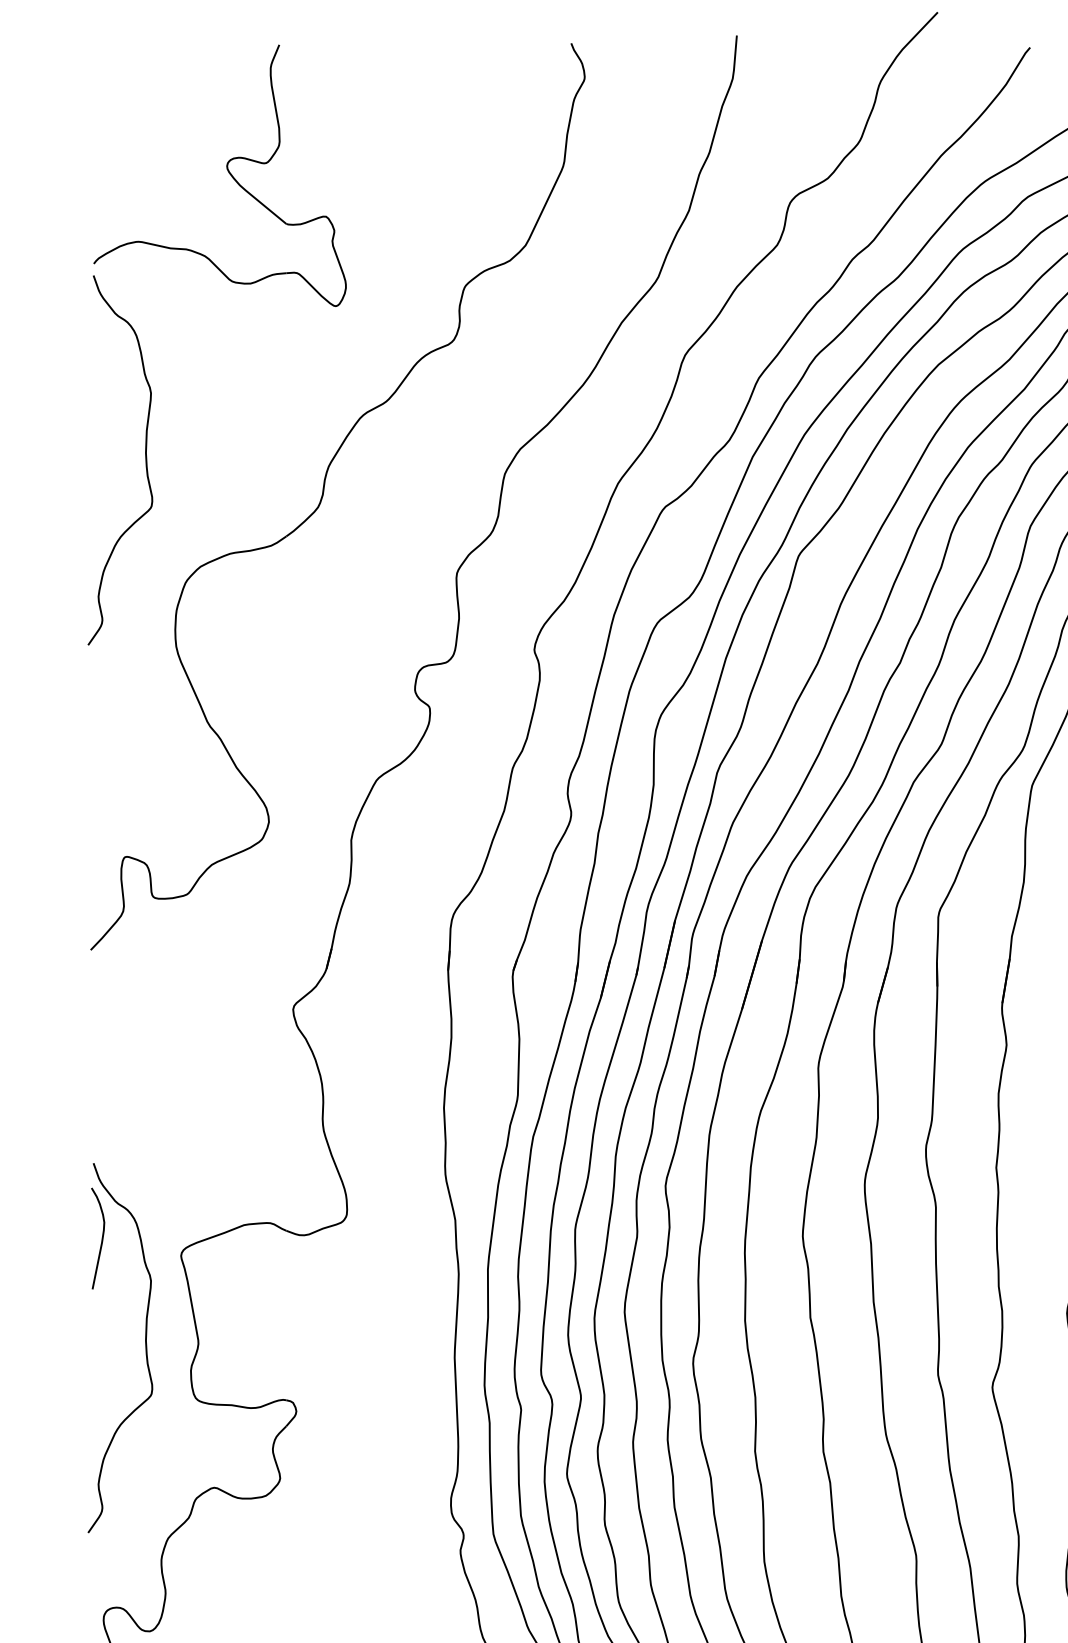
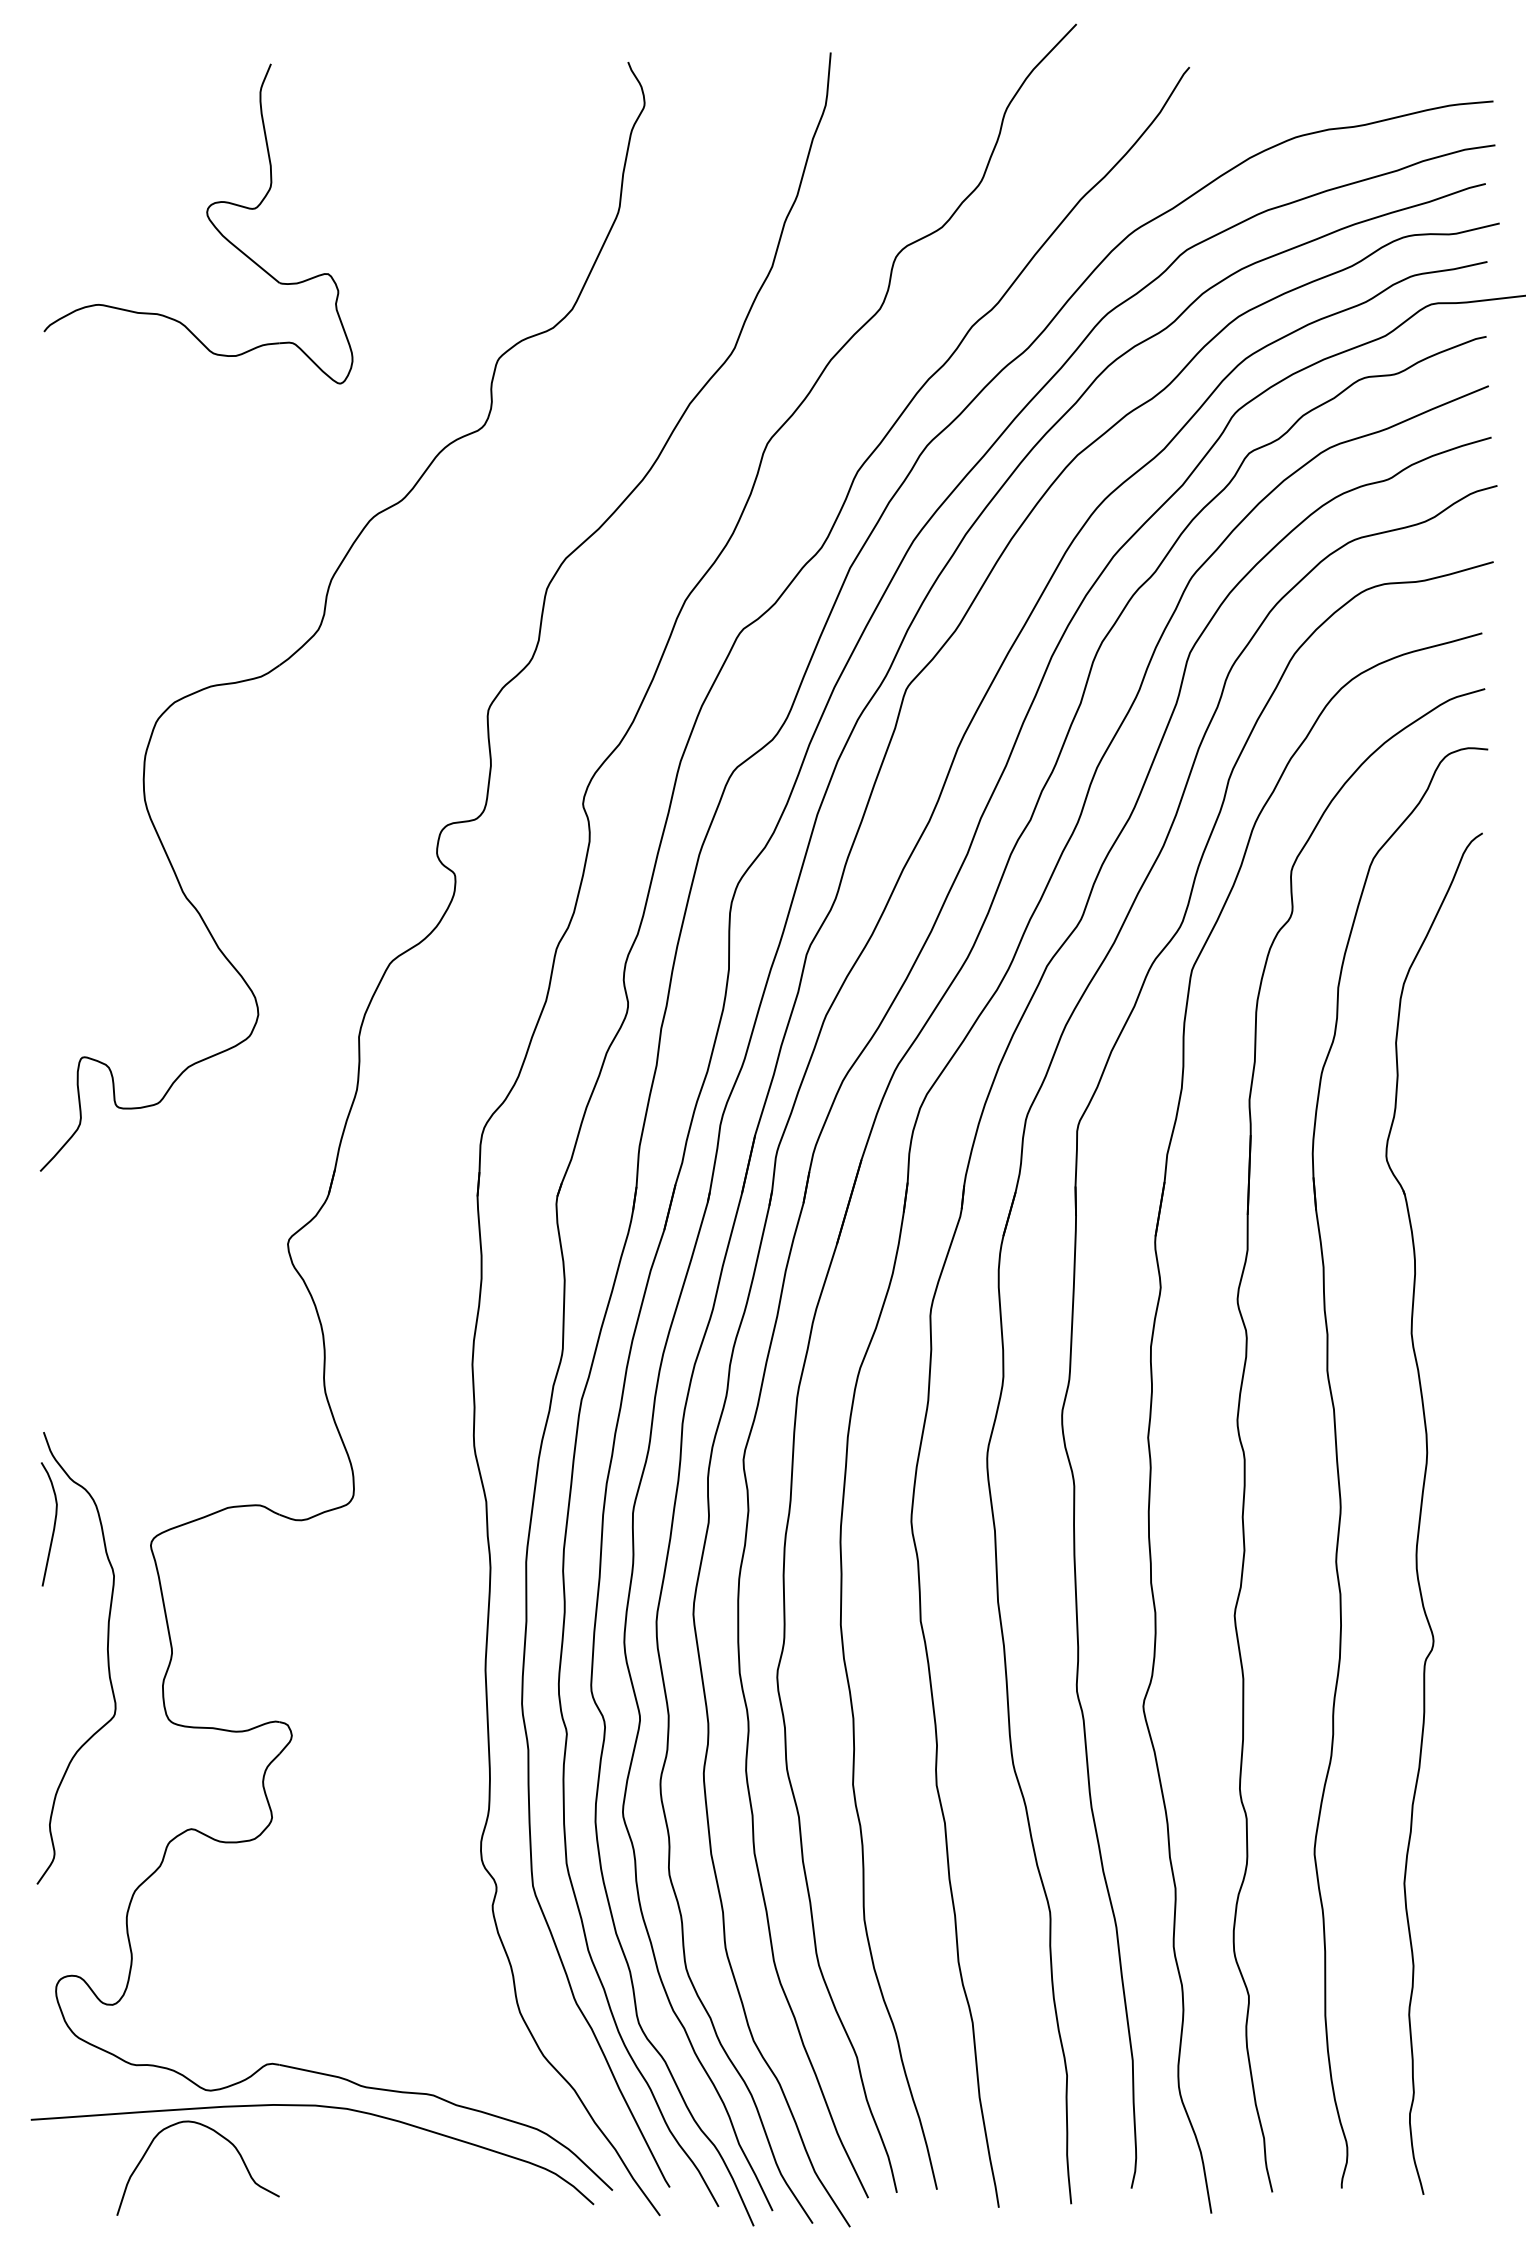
curve: (145, 460) -> (107, 572), removed

